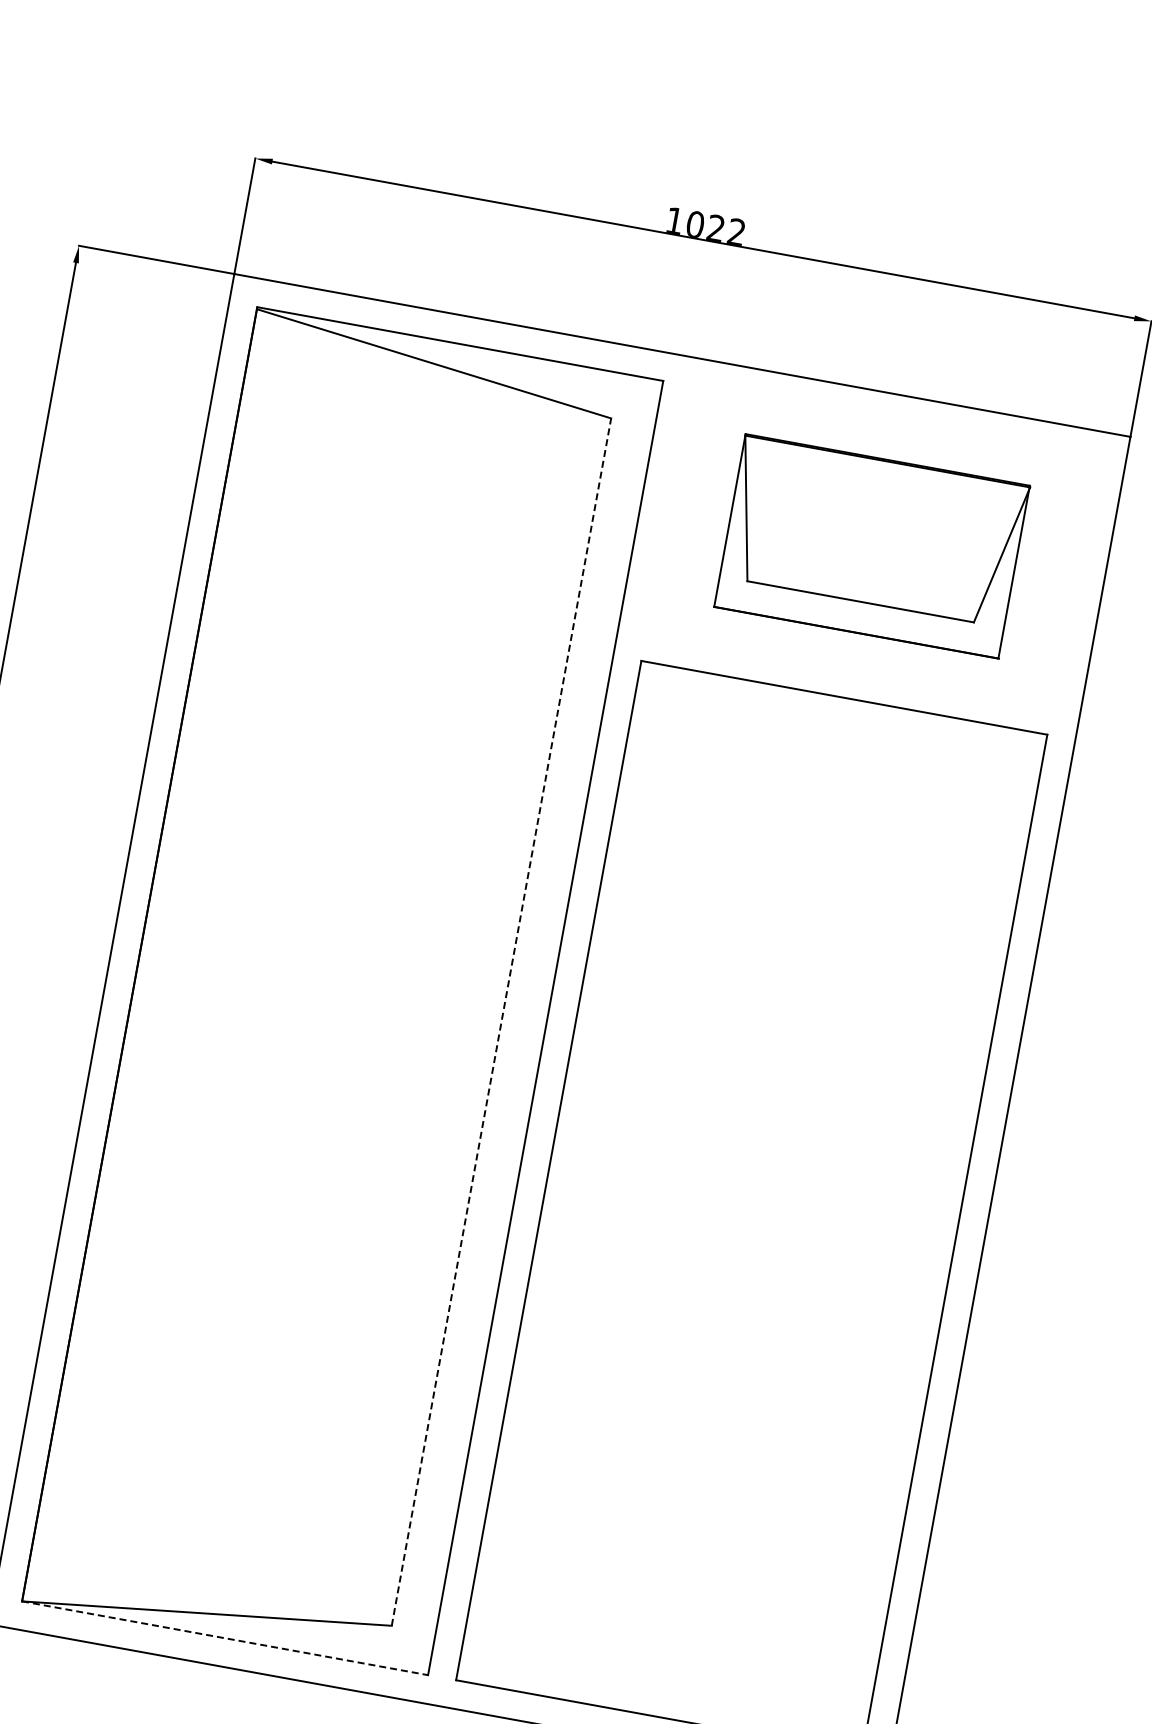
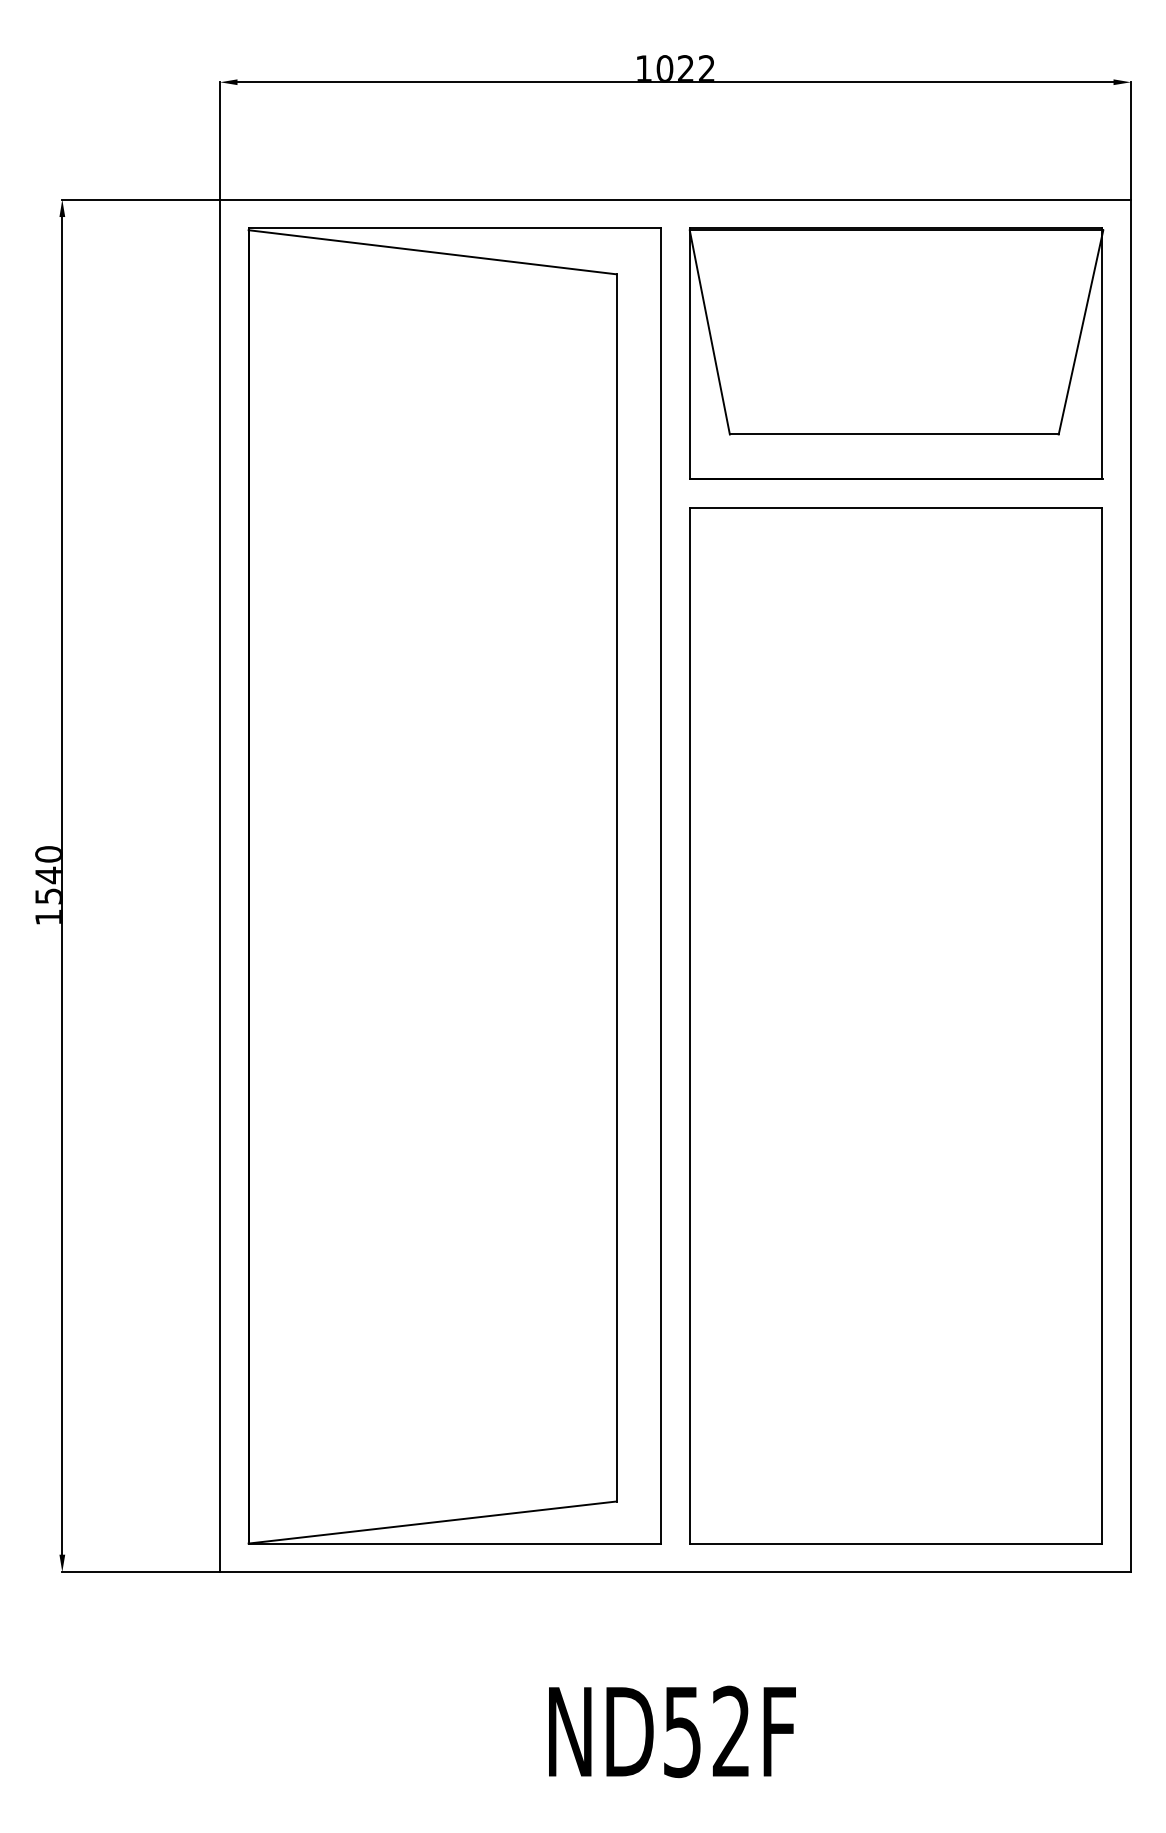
part: (872, 546) -> (896, 353), size x1.43
line: (501, 1021) -> (616, 887), dashed -> solid
line: (225, 1638) -> (455, 1543), dashed -> solid

